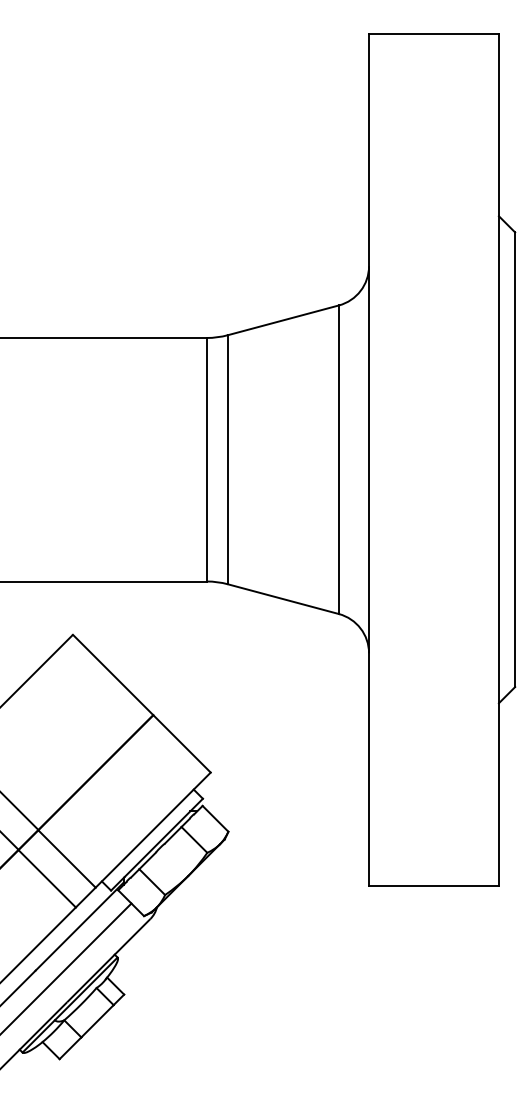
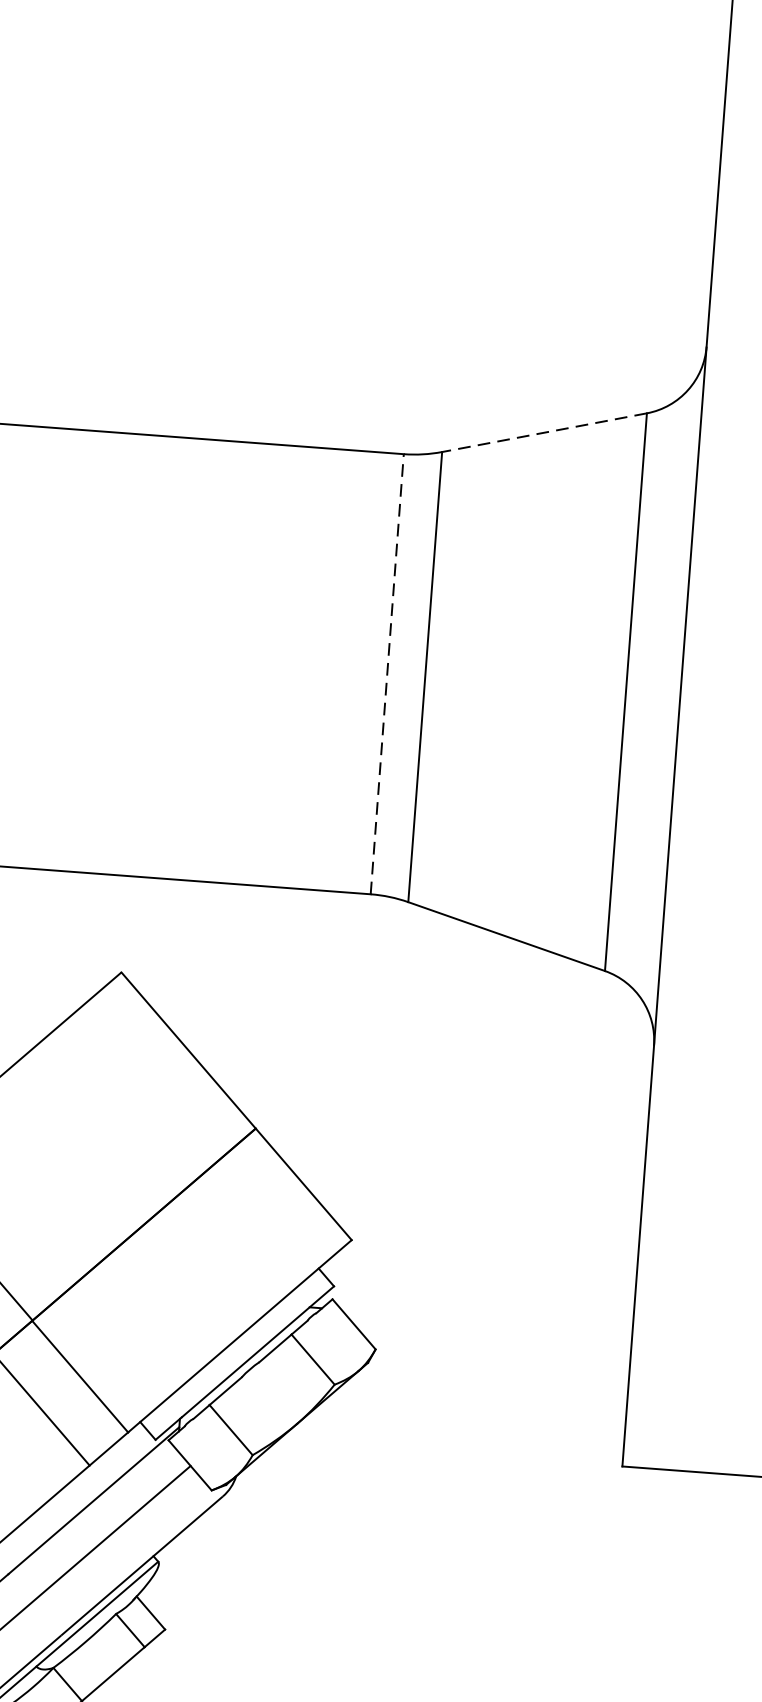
line: (282, 320) -> (542, 432), solid -> dashed
line: (206, 459) -> (386, 673), solid -> dashed

